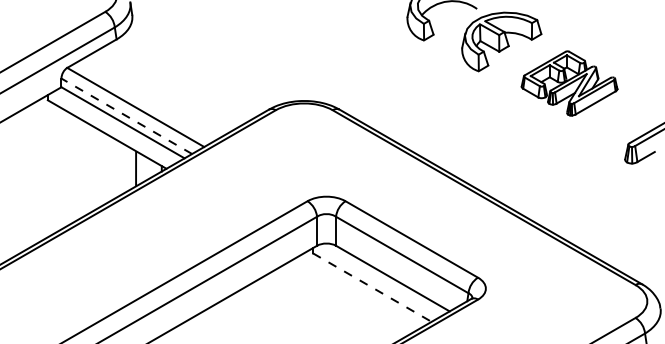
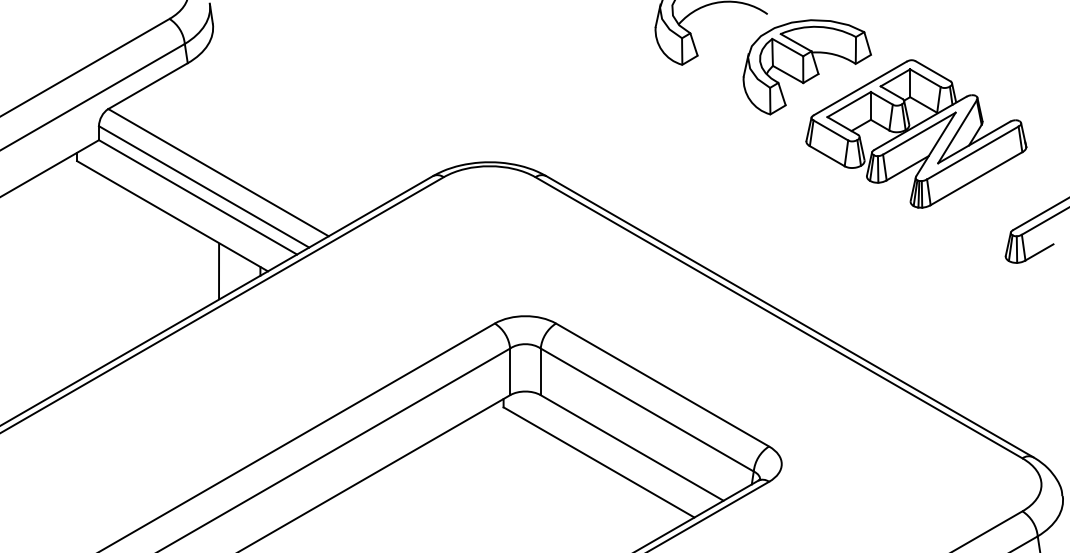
part: (569, 83) -> (916, 134), size x1.43
line: (126, 116) -> (203, 187), dashed -> solid
line: (372, 287) -> (599, 462), dashed -> solid

